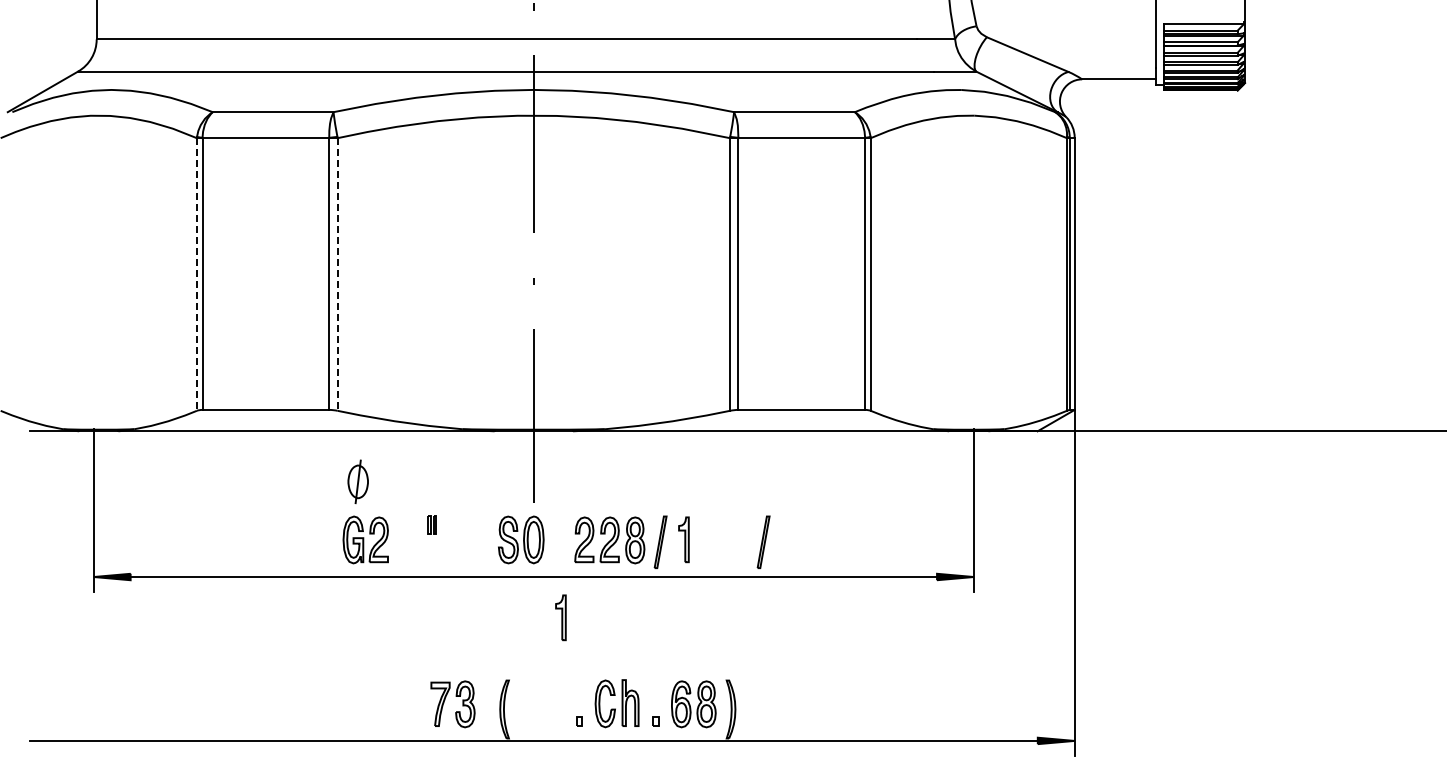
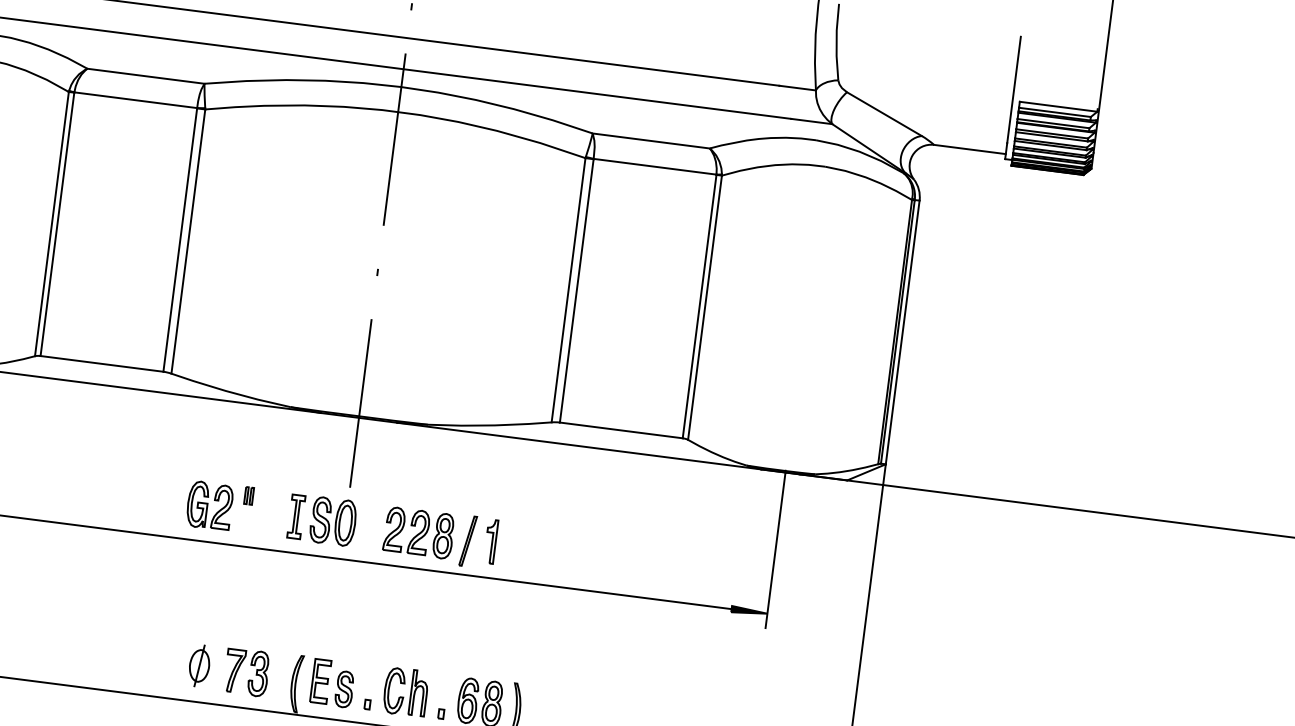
line: (196, 275) -> (51, 225), dashed -> solid
line: (337, 275) -> (188, 242), dashed -> solid
part: (357, 481) -> (198, 665), moved
part: (365, 539) -> (209, 505), moved
part: (482, 539) -> (295, 516), added
part: (763, 541) -> (567, 553), removed
part: (560, 617) -> (361, 601), removed
part: (541, 704) -> (332, 683), added

